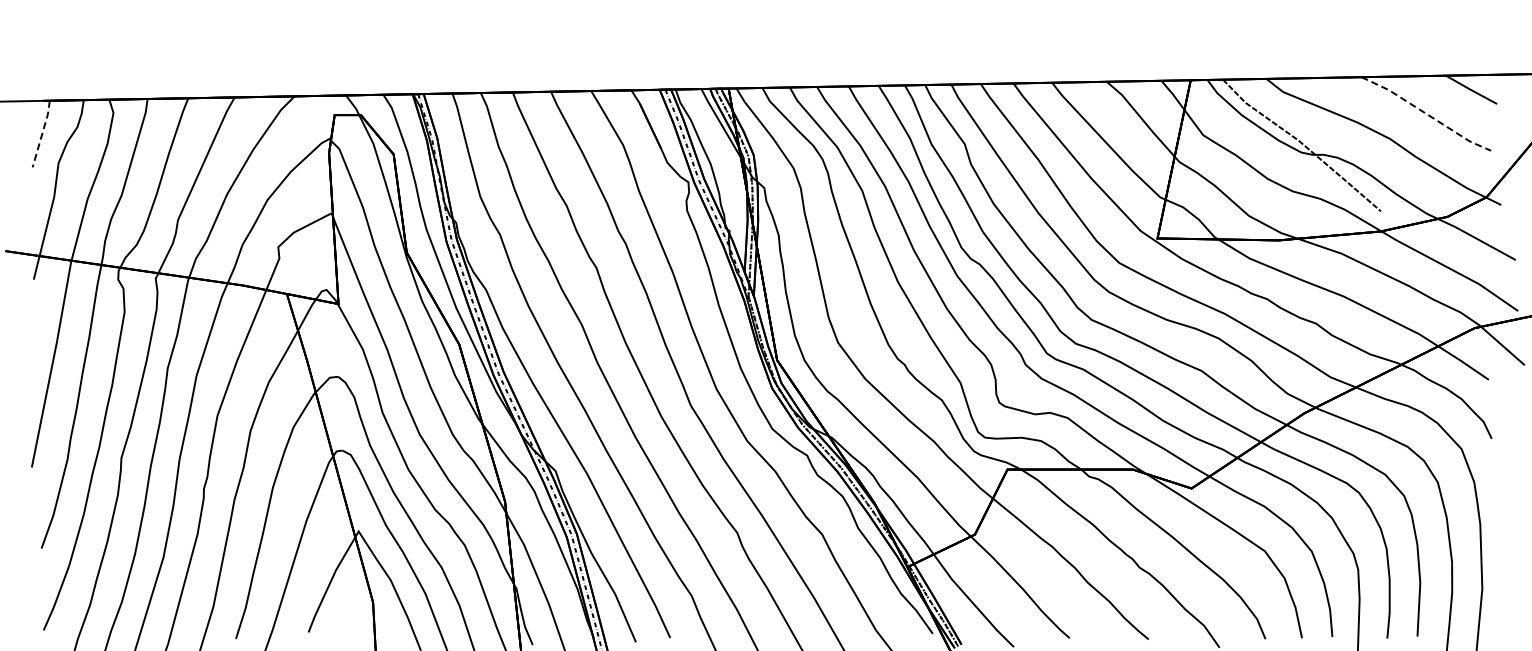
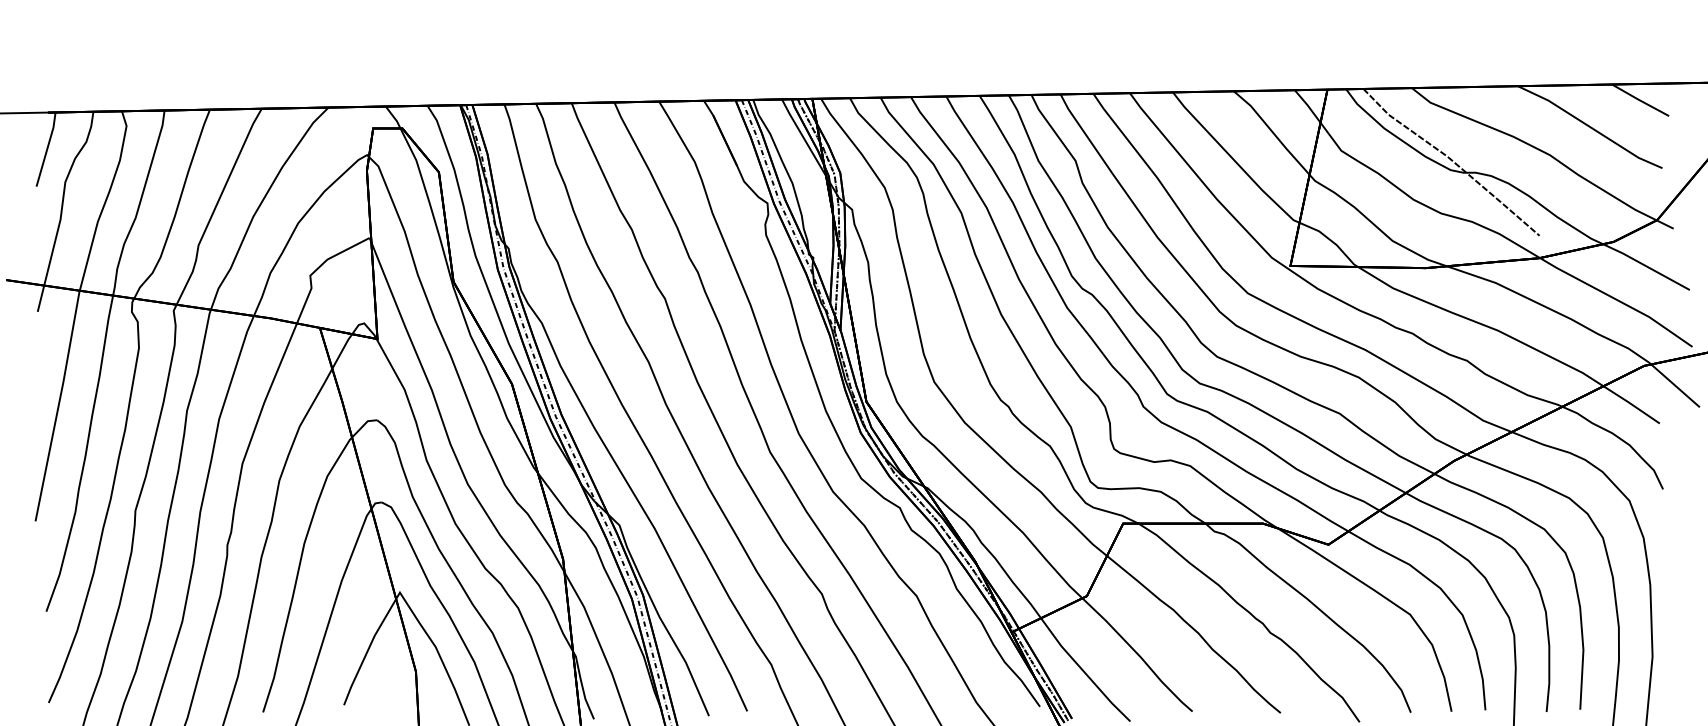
line: (1426, 114) -> (1590, 127), dashed -> solid
line: (42, 134) -> (47, 150), dashed -> solid

